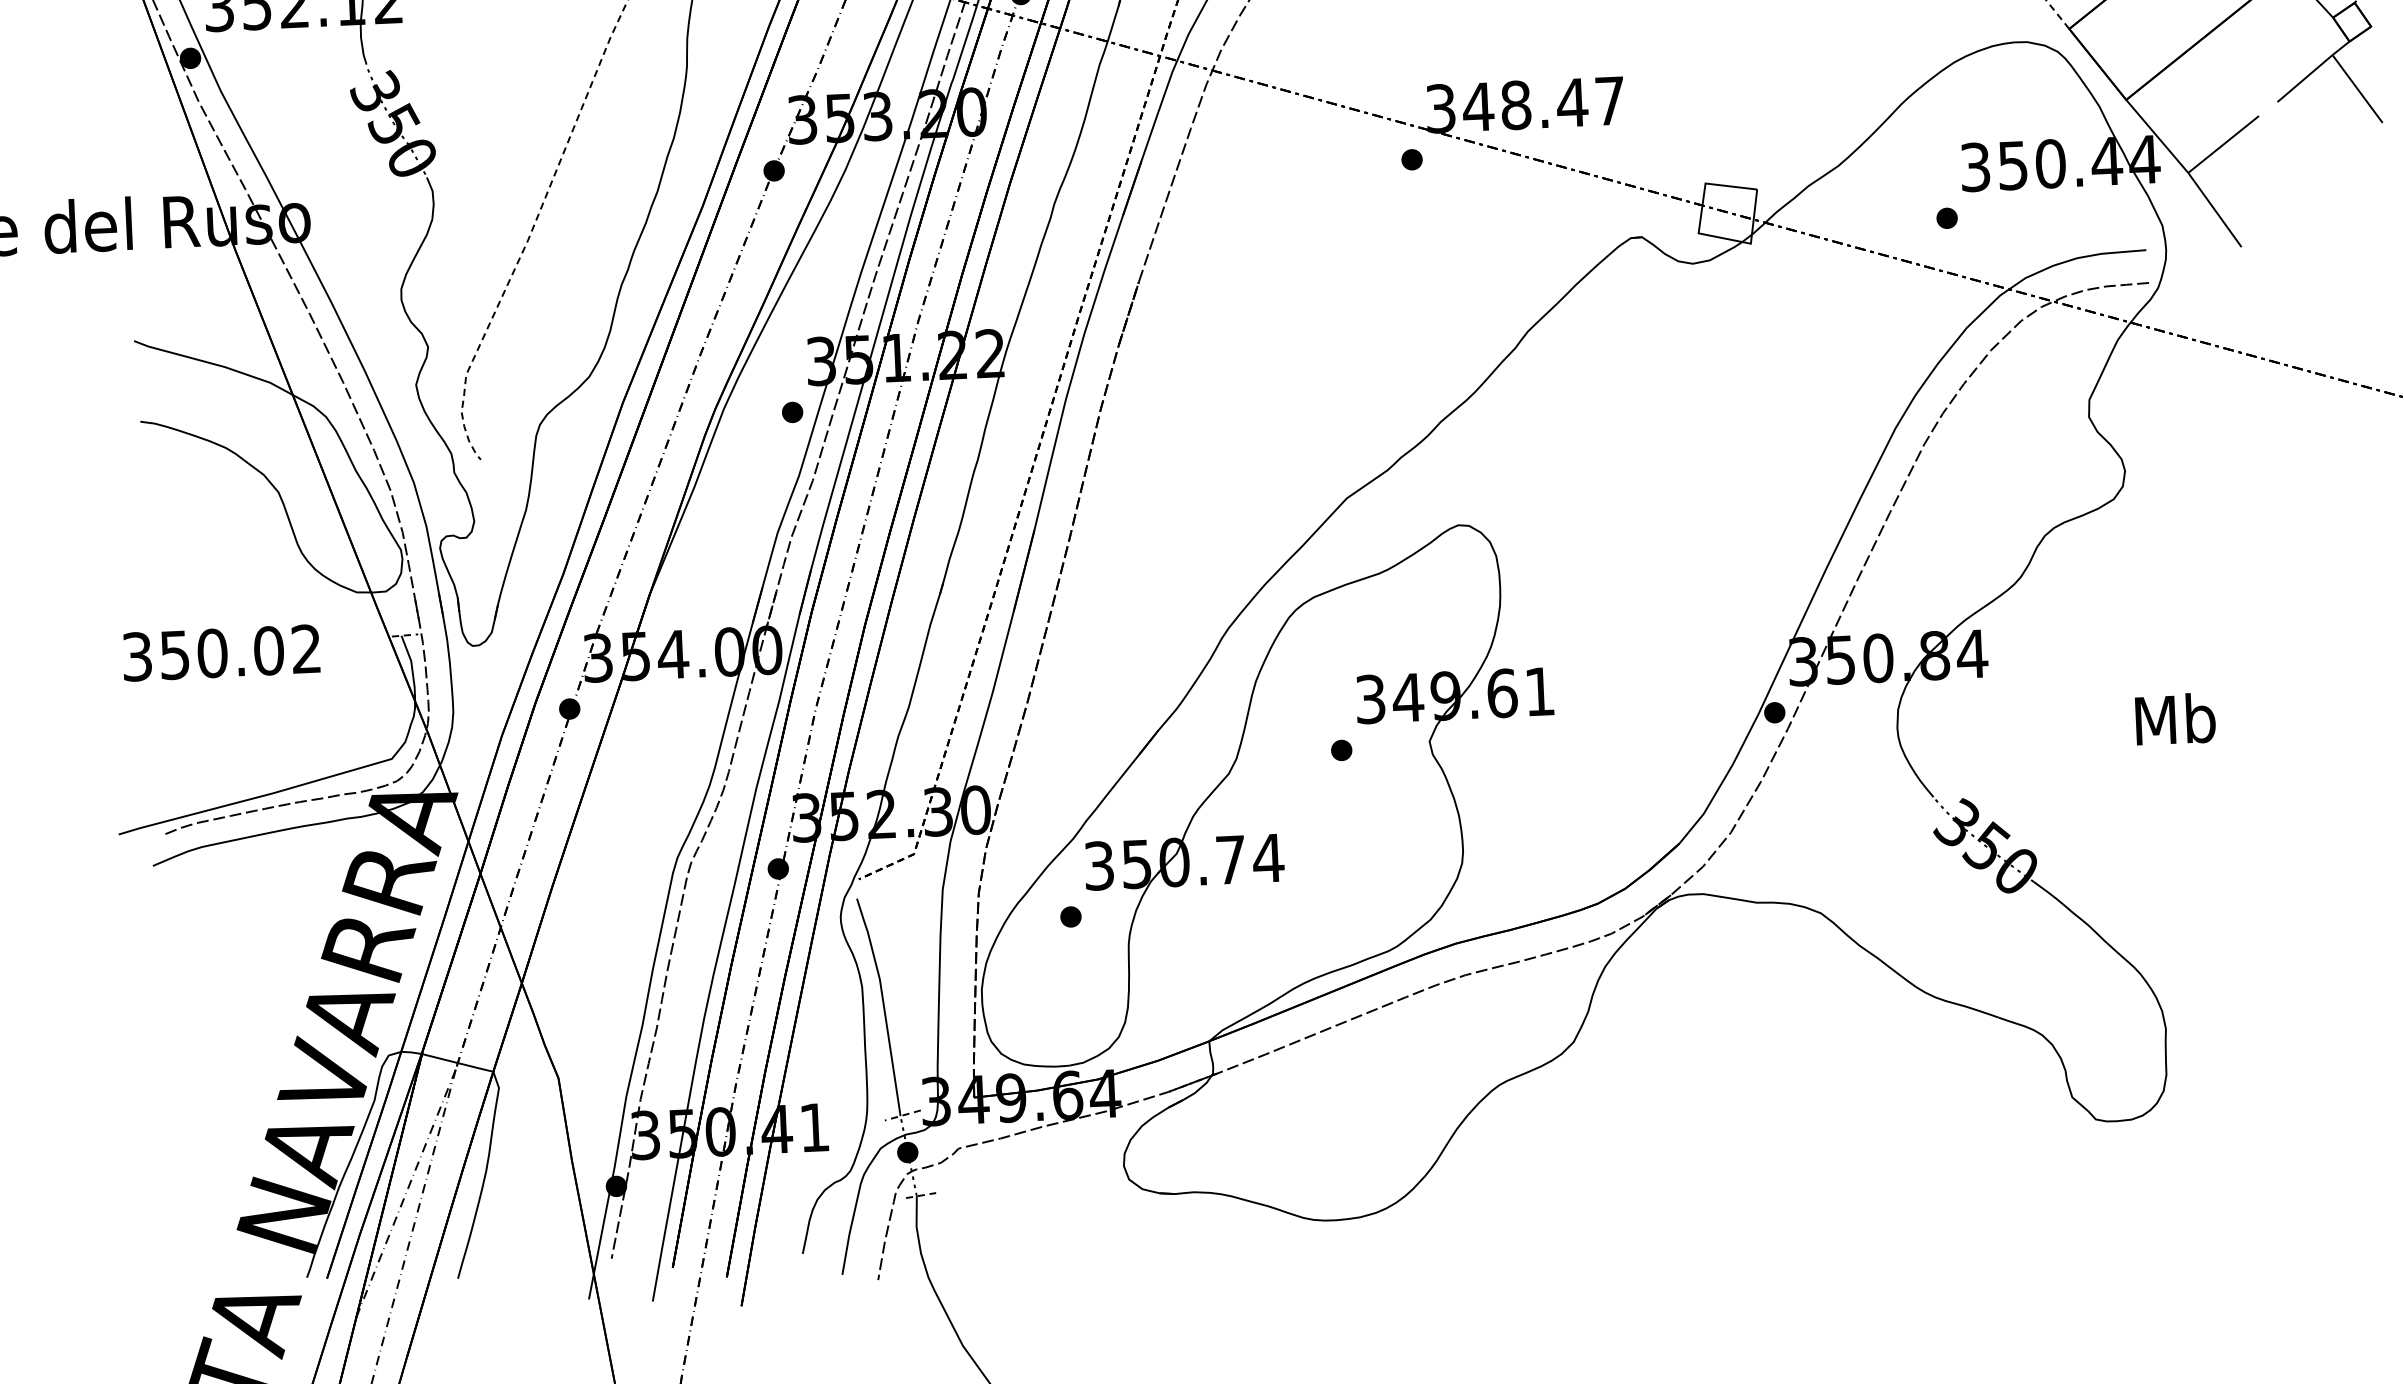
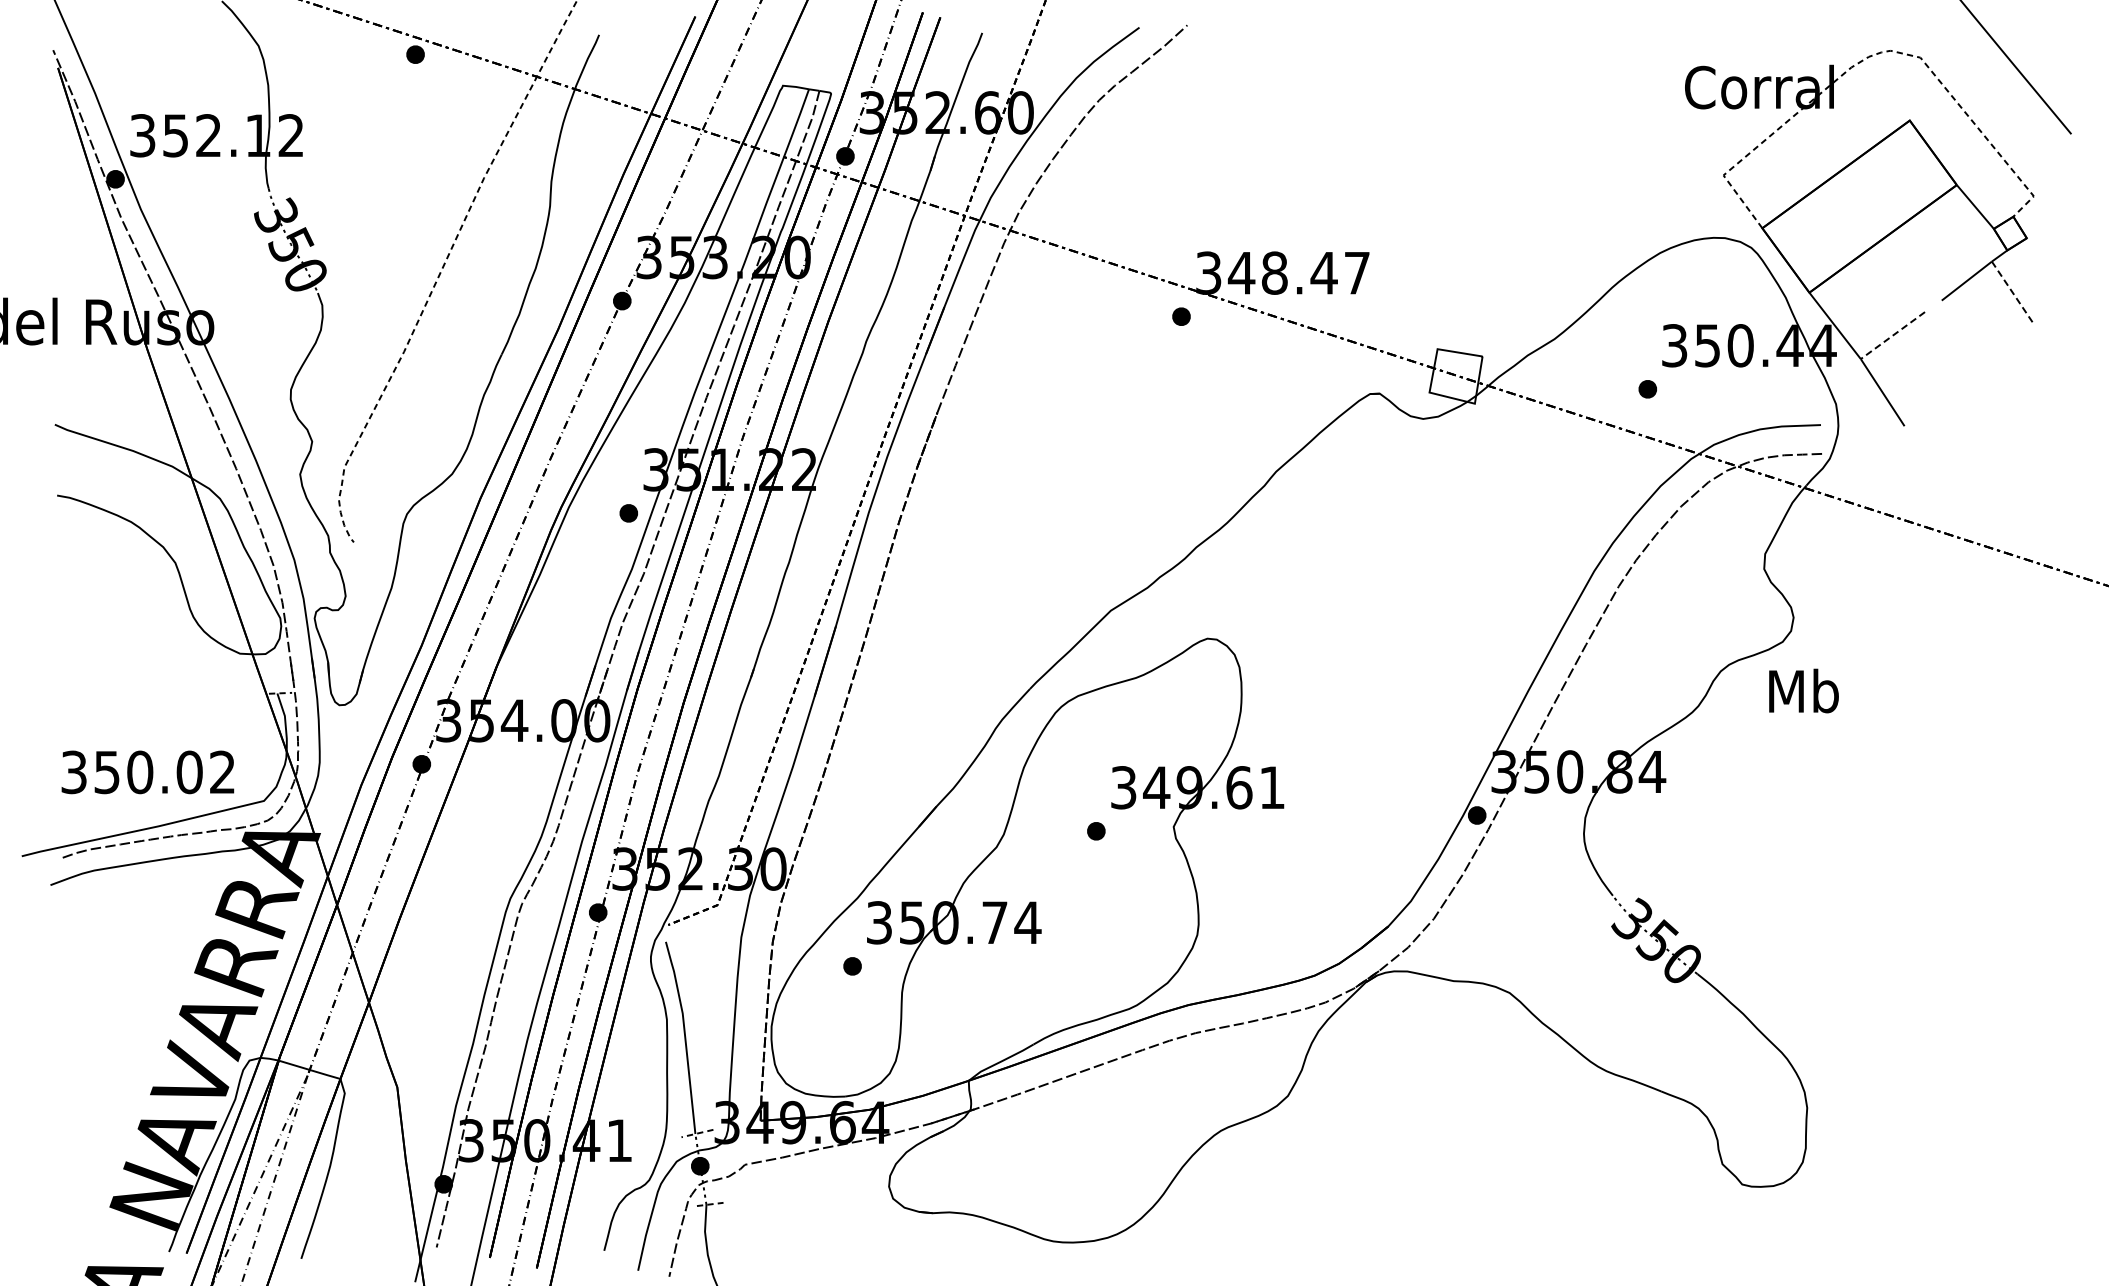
line: (2357, 89) -> (2012, 292), solid -> dashed
line: (2223, 144) -> (1892, 335), solid -> dashed
text: (220, 653) -> (147, 772), moved
text: (2174, 718) -> (1803, 690), moved

